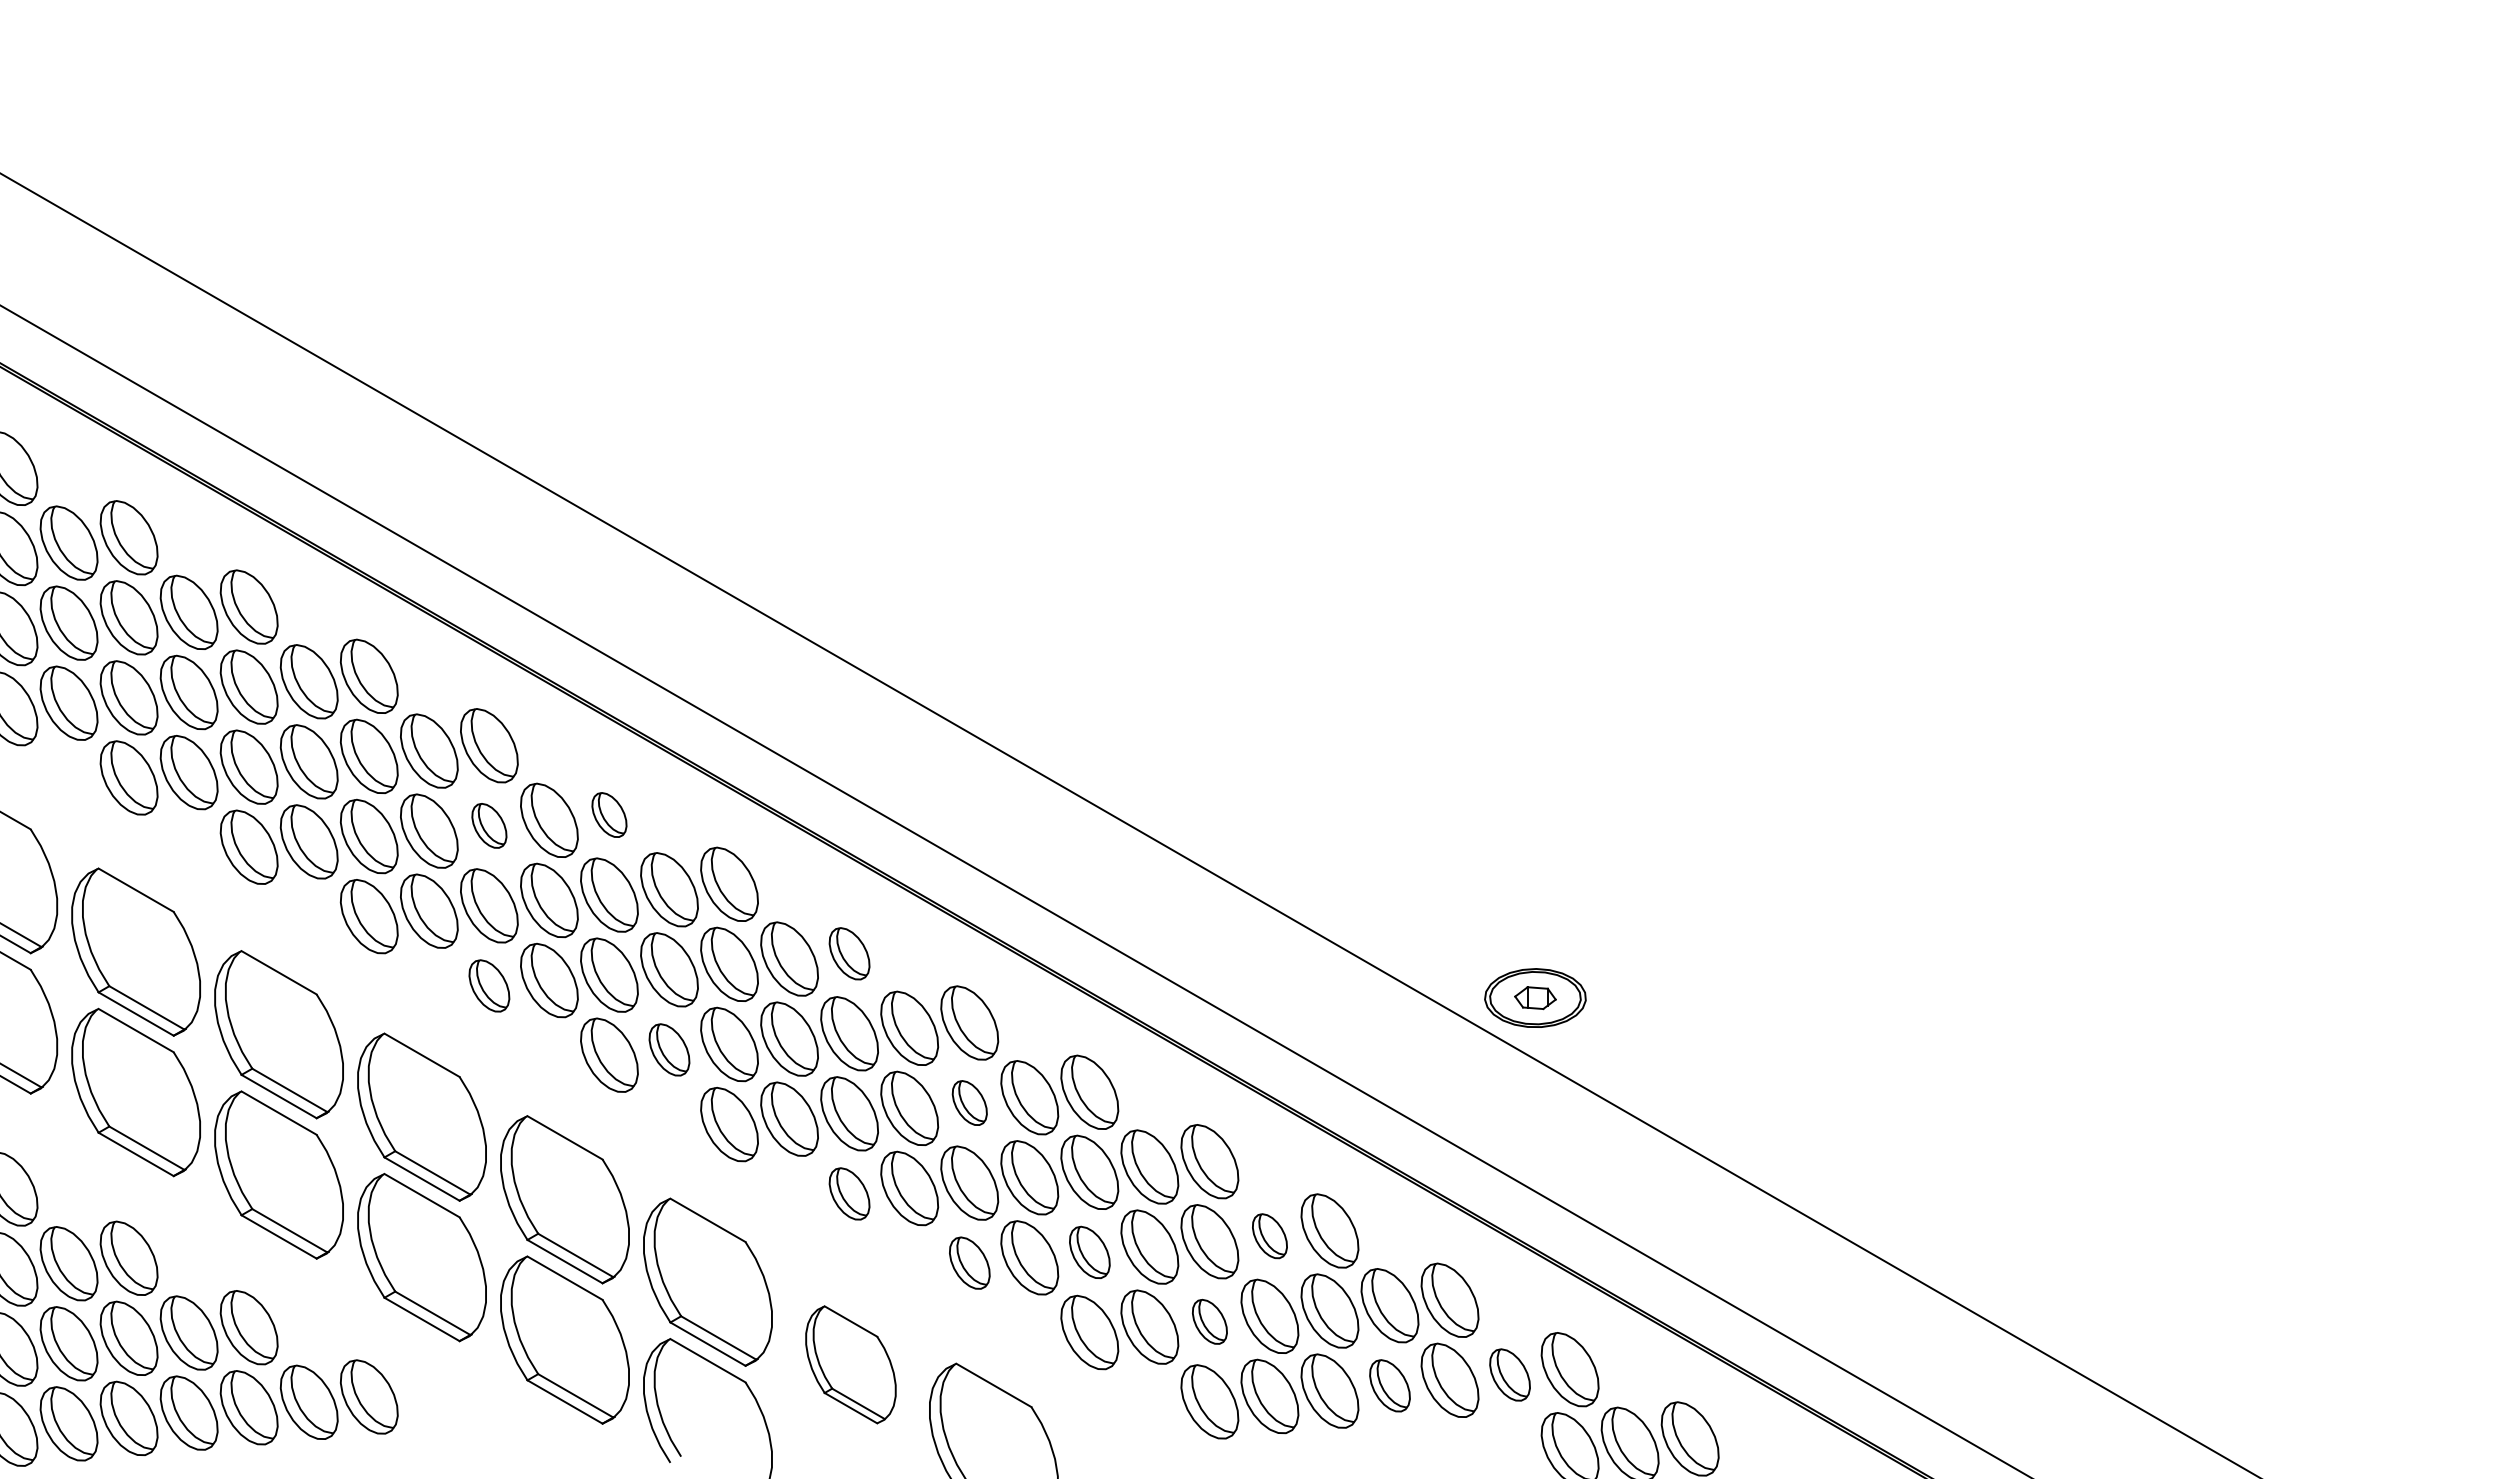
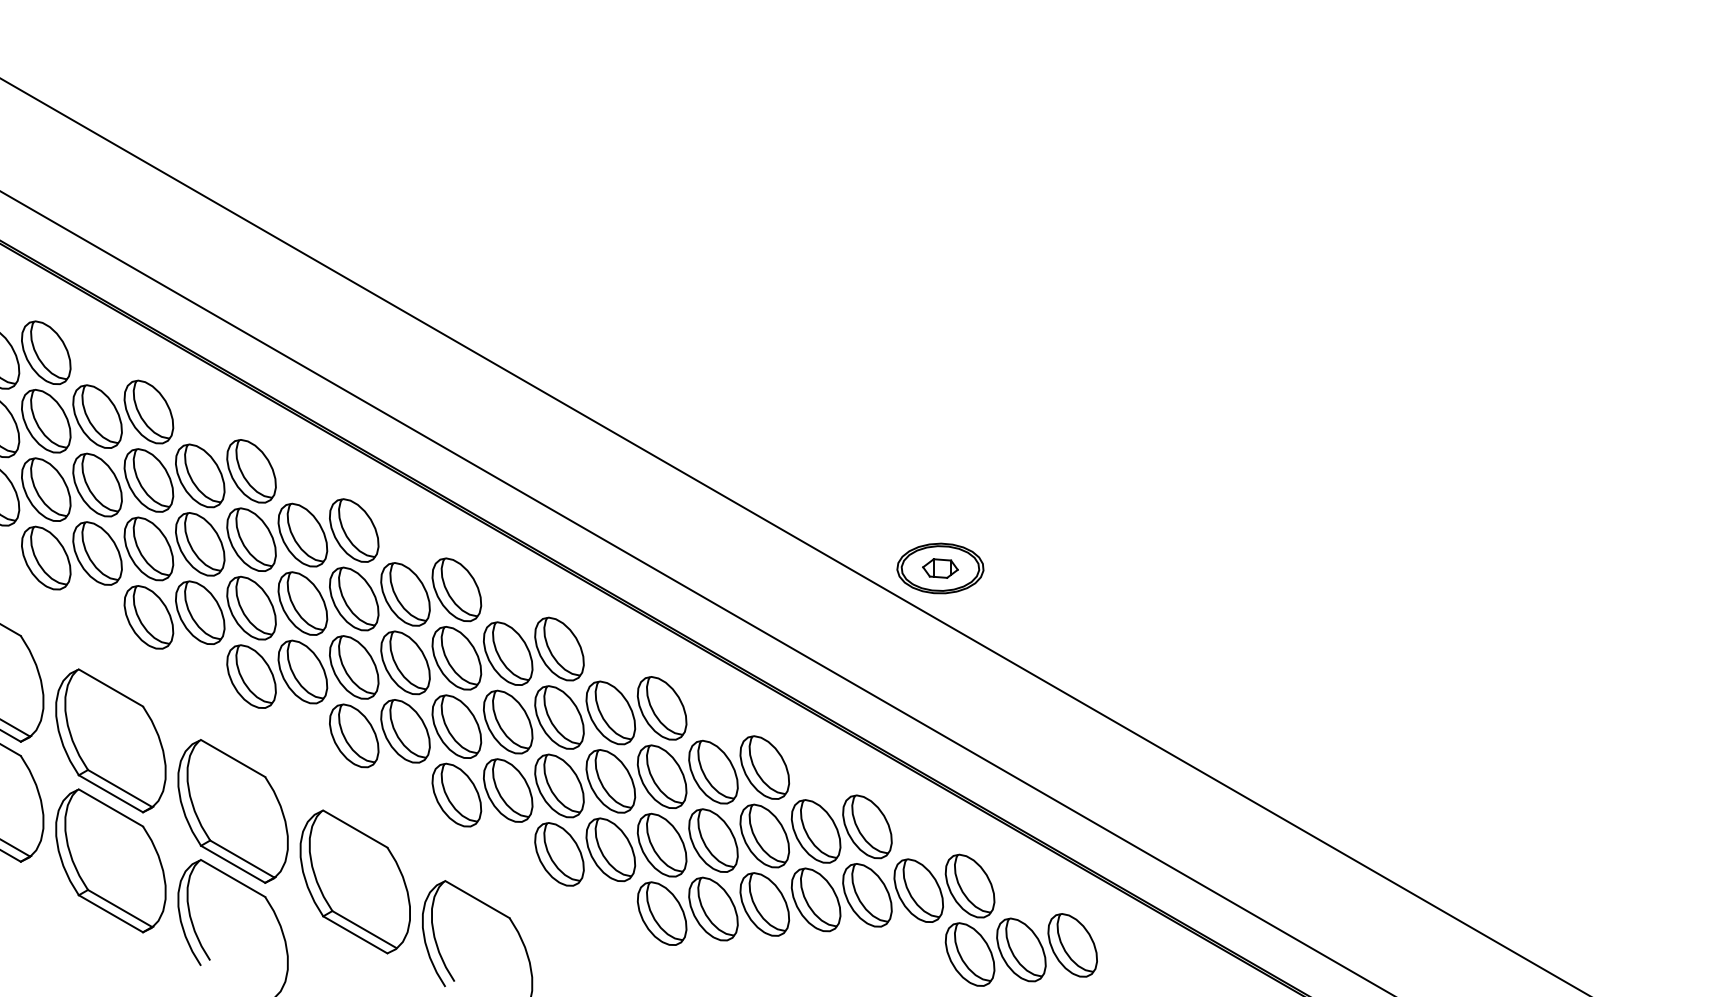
part: (609, 814) -> (148, 411), size x1.67
part: (489, 825) -> (46, 420), size x1.67
part: (849, 953) -> (354, 530), size x1.43
part: (489, 985) -> (46, 557), size x1.43
part: (669, 1049) -> (200, 612), size x1.43
part: (969, 1102) -> (456, 657), size x1.67
part: (849, 1193) -> (354, 735), size x1.43
part: (1269, 1235) -> (713, 771), size x1.67
part: (1089, 1252) -> (559, 785), size x1.43
part: (969, 1262) -> (456, 794), size x1.43
part: (1209, 1321) -> (661, 844), size x1.67
part: (850, 1364) -> (354, 881), size x1.43
part: (1509, 1374) -> (918, 890), size x1.43
part: (1389, 1385) -> (815, 899), size x1.43

